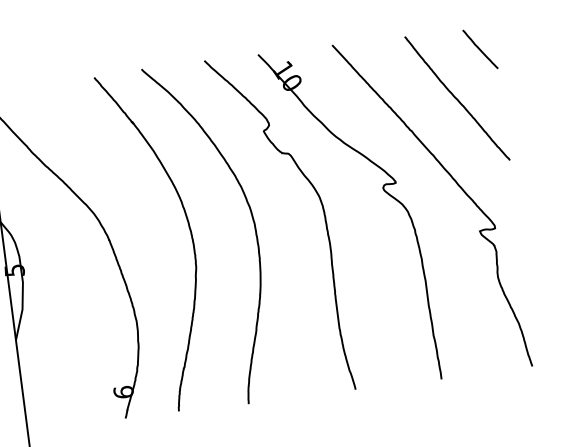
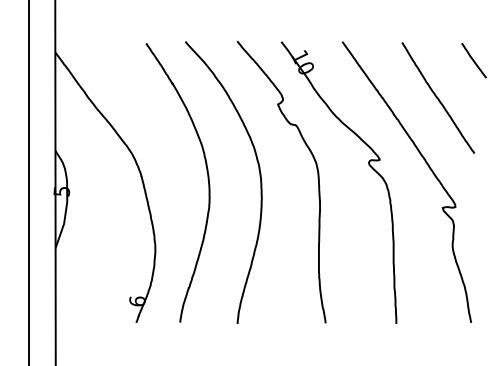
line: (479, 49) -> (473, 60), moved

